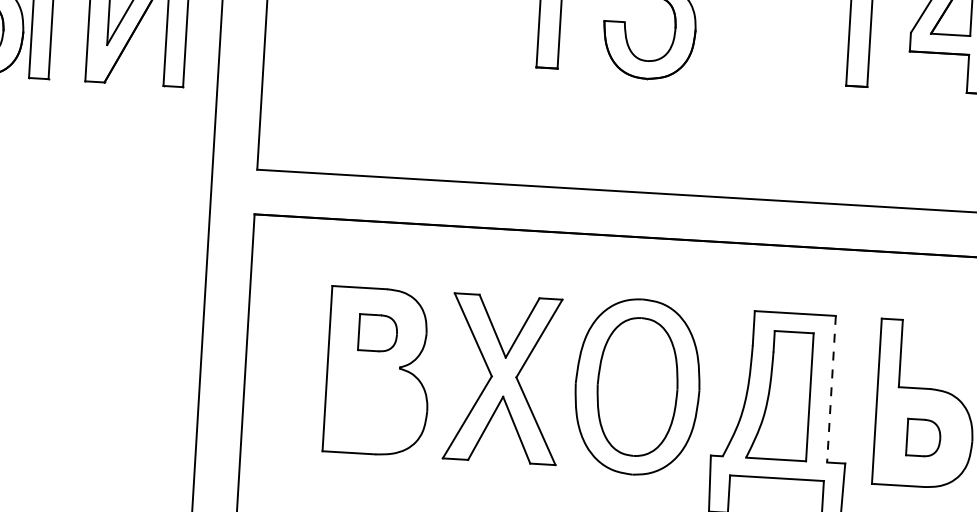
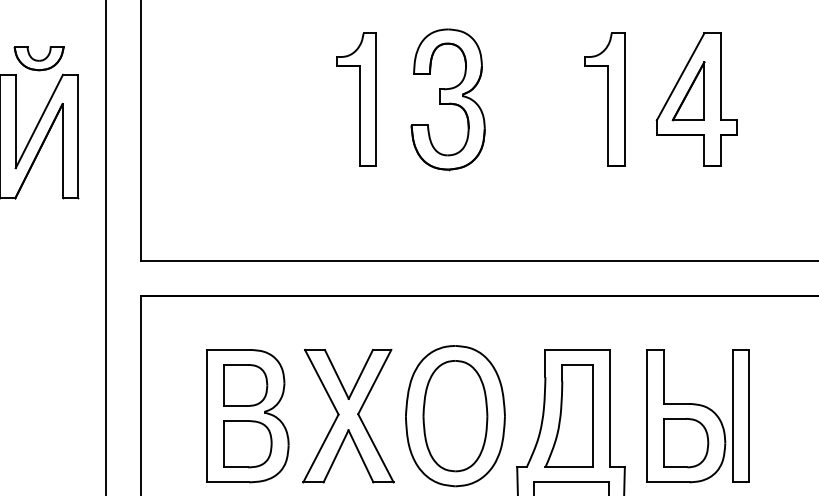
part: (377, 333) -> (245, 385), size x1.43
line: (831, 389) -> (610, 408), dashed -> solid
part: (375, 407) -> (247, 444), added
part: (923, 438) -> (686, 443), size x1.67

